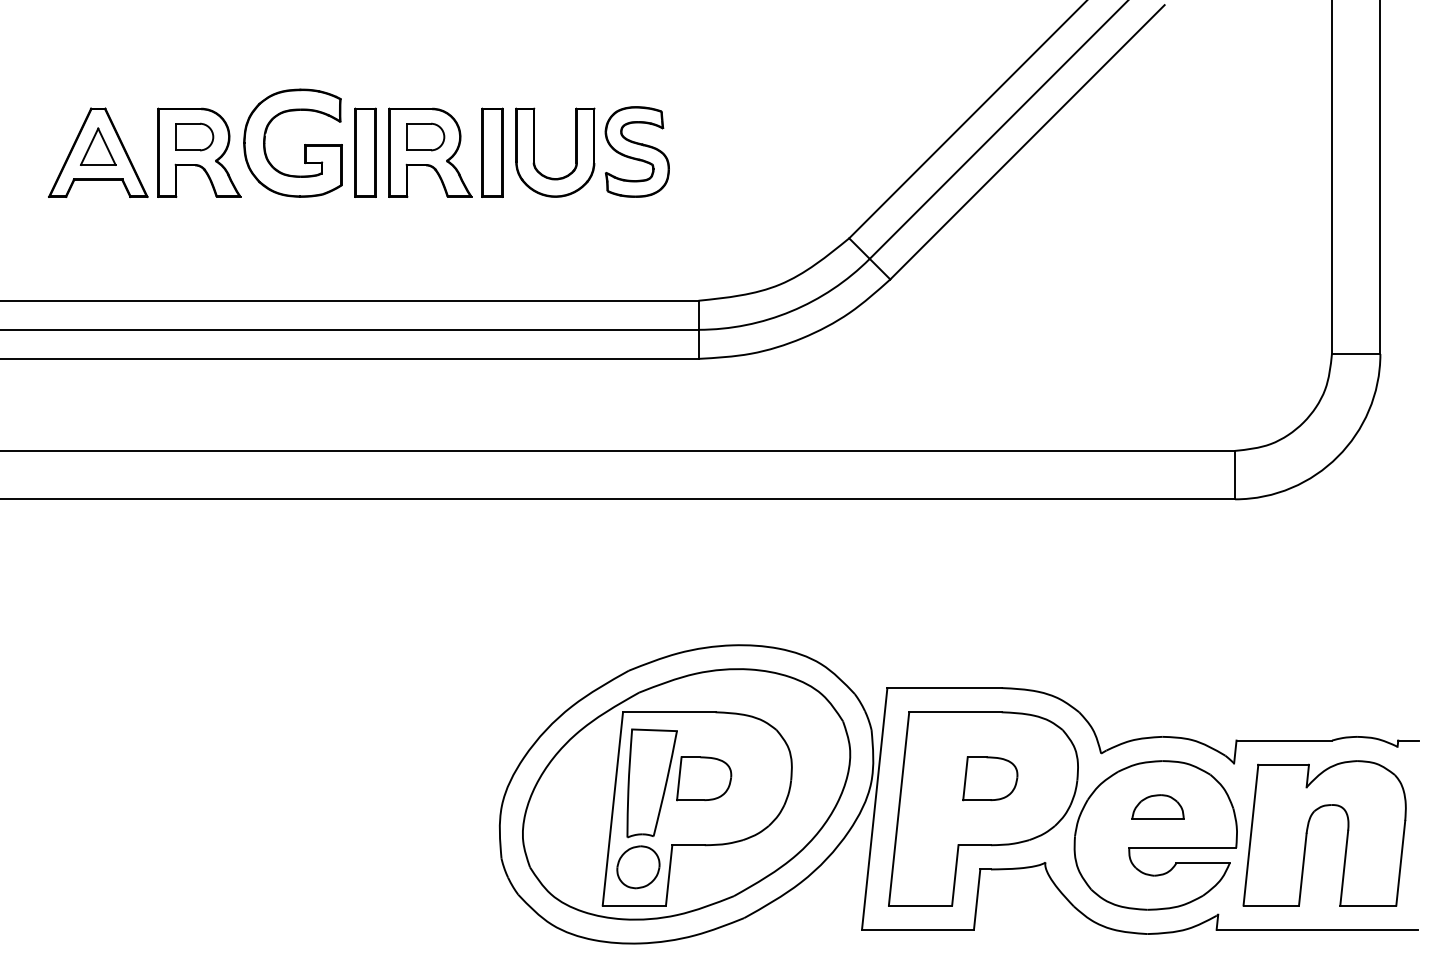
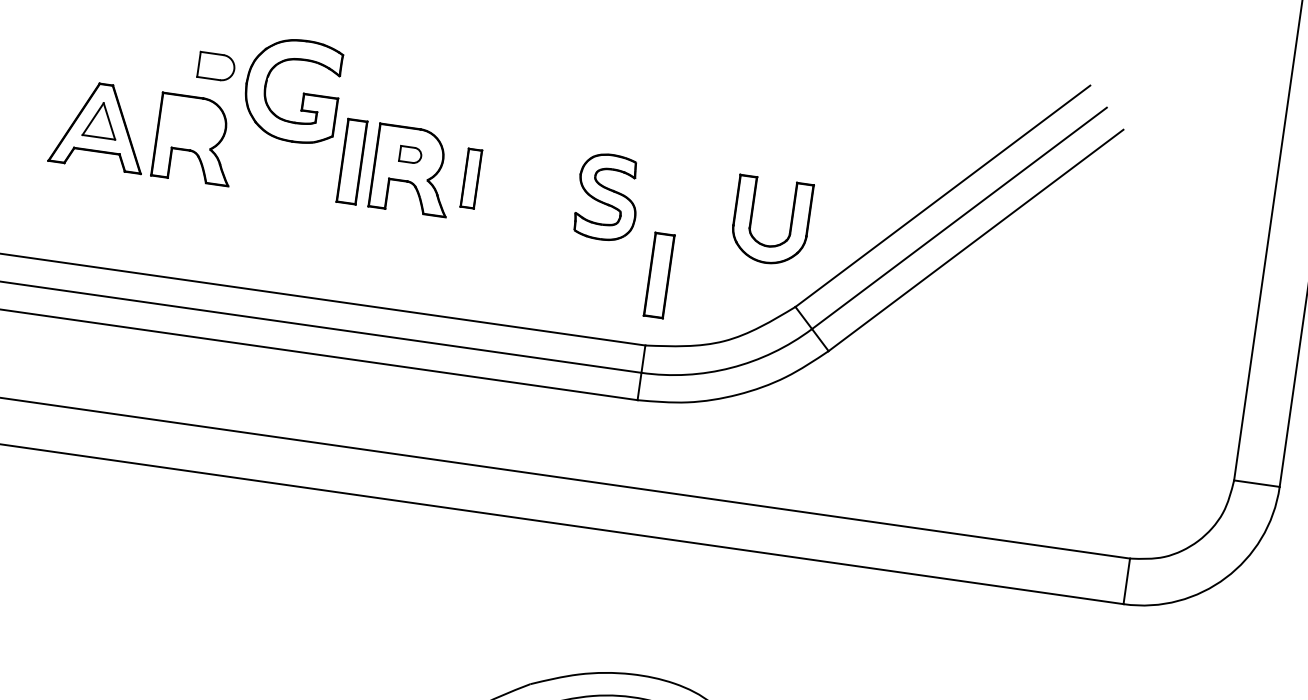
part: (194, 136) -> (216, 66), moved
part: (425, 136) -> (410, 154), size x0.6
part: (304, 144) -> (303, 93), moved
part: (492, 152) -> (471, 178), size x0.7
part: (575, 152) -> (790, 223), moved
part: (702, 225) -> (659, 275), added

